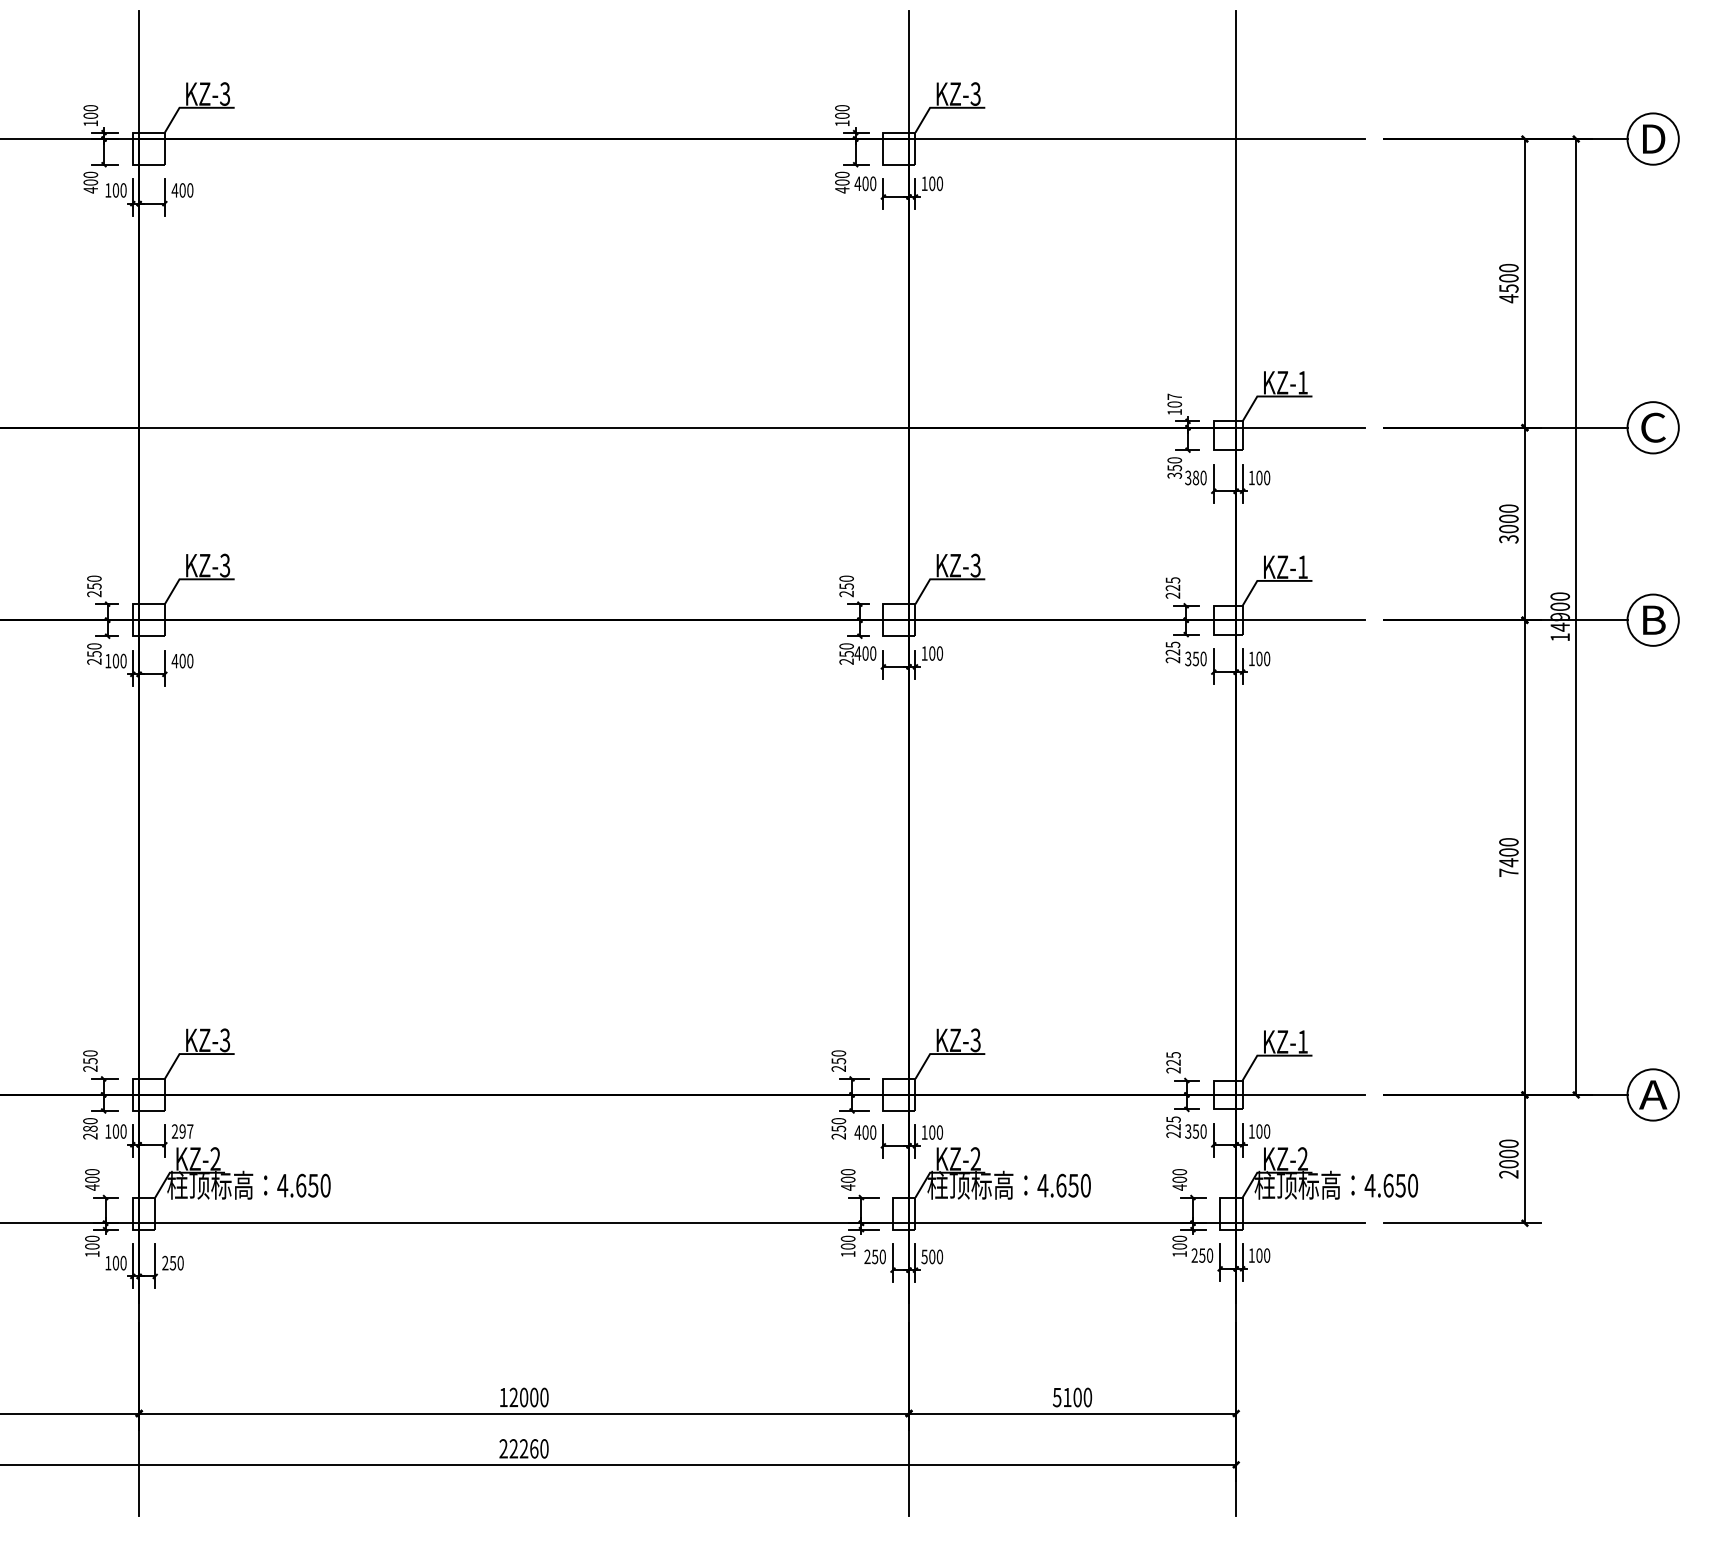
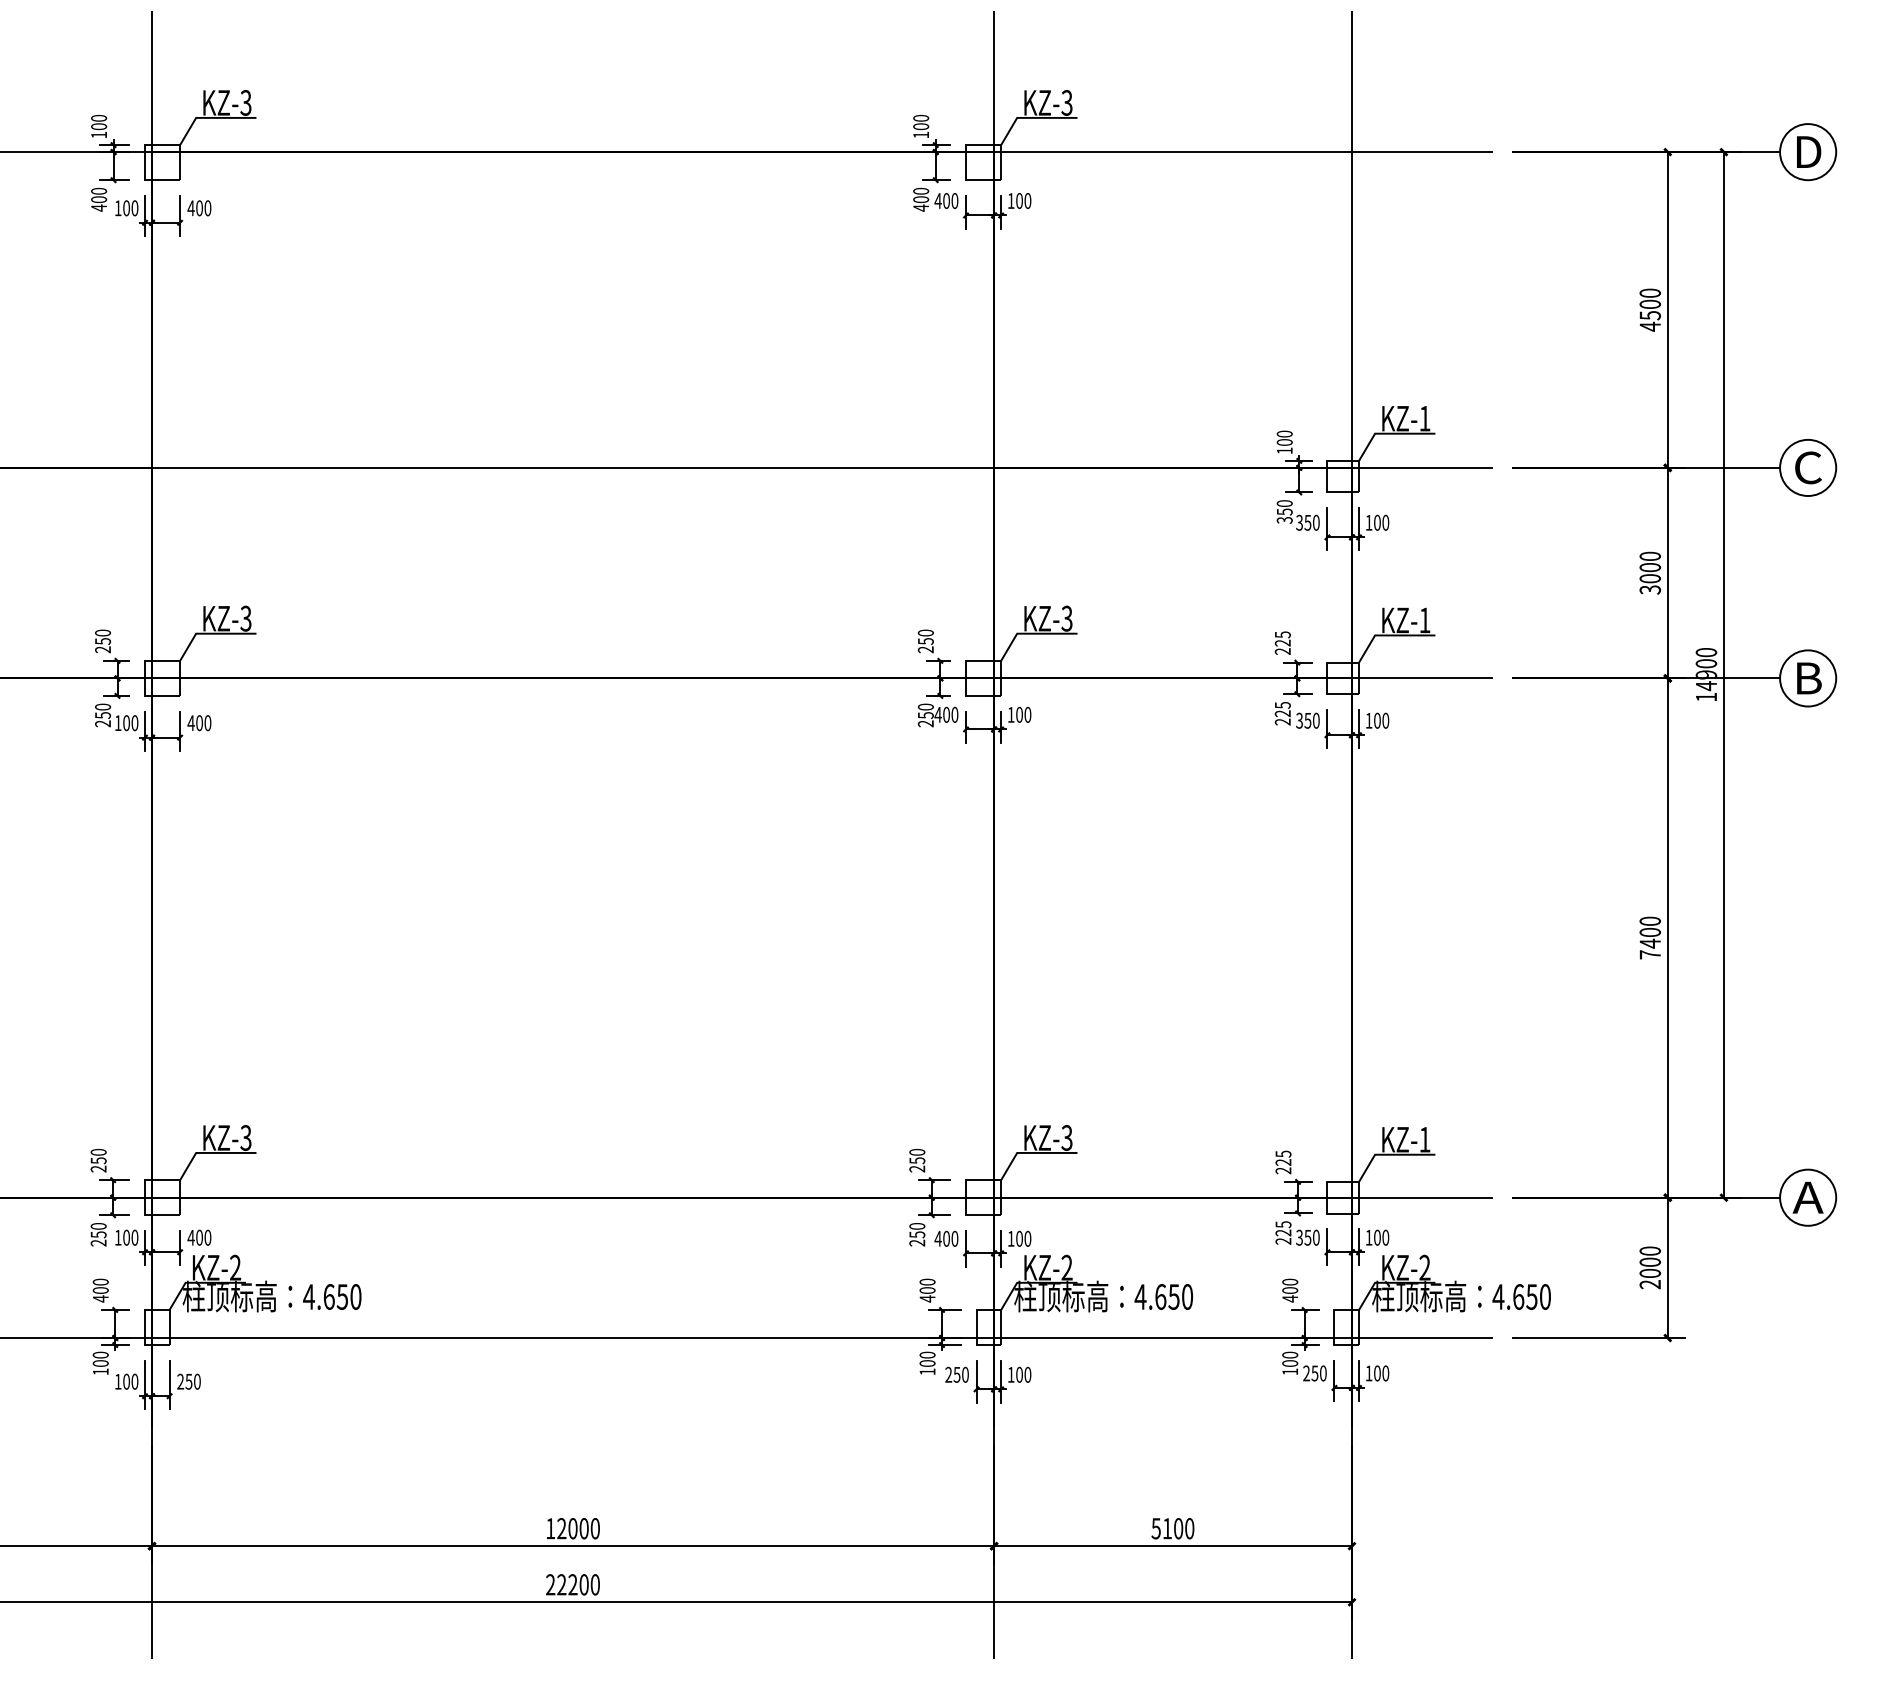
text: (1174, 396) -> (1284, 433), 107 -> 100
text: (1195, 477) -> (1307, 522), 380 -> 350
text: (90, 1128) -> (98, 1234), 280 -> 250
text: (182, 1131) -> (199, 1237), 297 -> 400
text: (924, 1256) -> (1010, 1374), 500 -> 100
text: (533, 1448) -> (583, 1584), 22260 -> 22200

